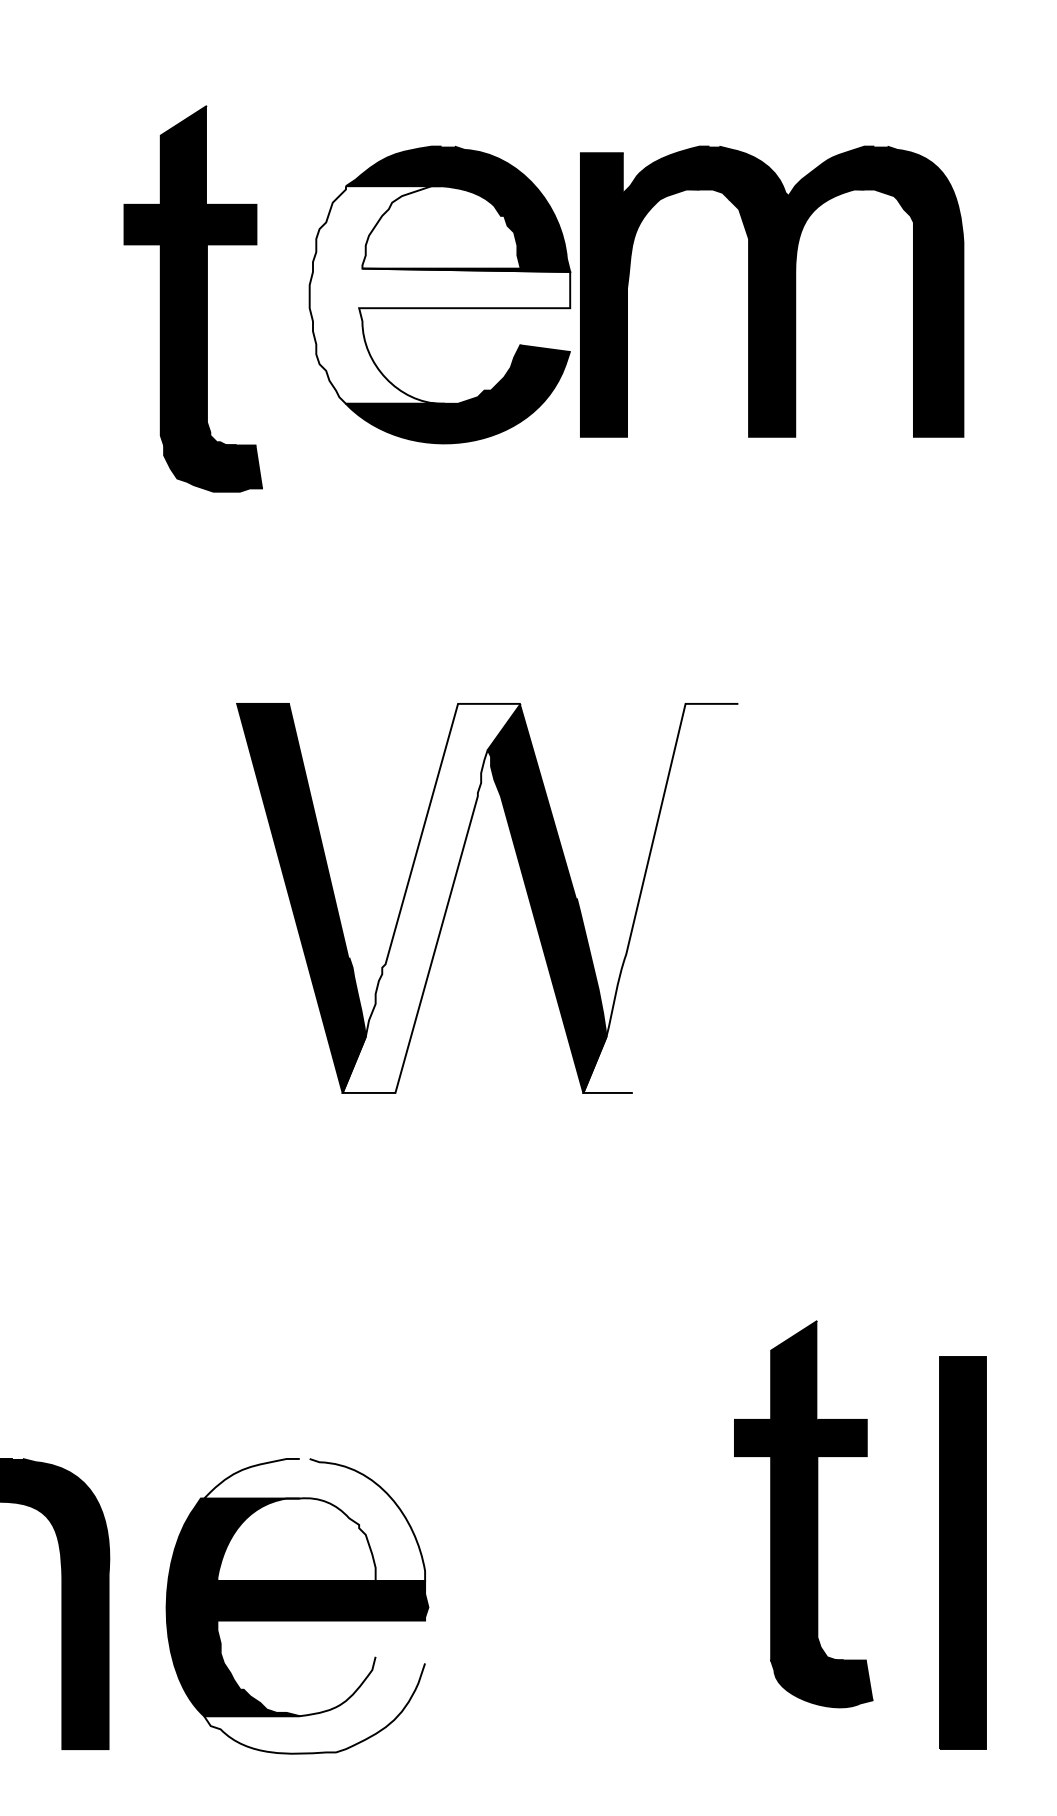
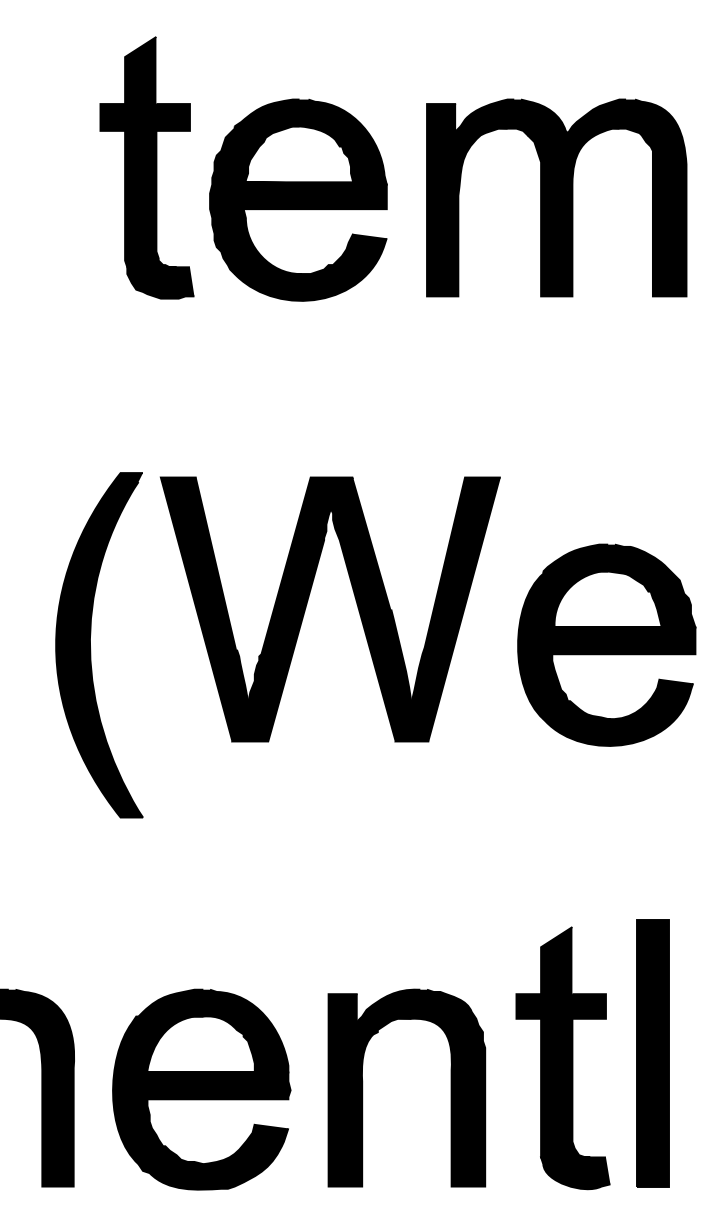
part: (771, 291) -> (556, 197), moved
fill: (440, 295) -> (298, 200), added
part: (192, 298) -> (146, 167), moved
fill: (431, 898) -> (292, 609), added
fill: (659, 898) -> (447, 609), added
part: (894, 950) -> (606, 644), added
part: (134, 957) -> (91, 649), added
part: (802, 1514) -> (562, 1058), moved
fill: (314, 1519) -> (213, 1030), added
part: (535, 1603) -> (363, 1087), added
fill: (314, 1704) -> (213, 1156), added

